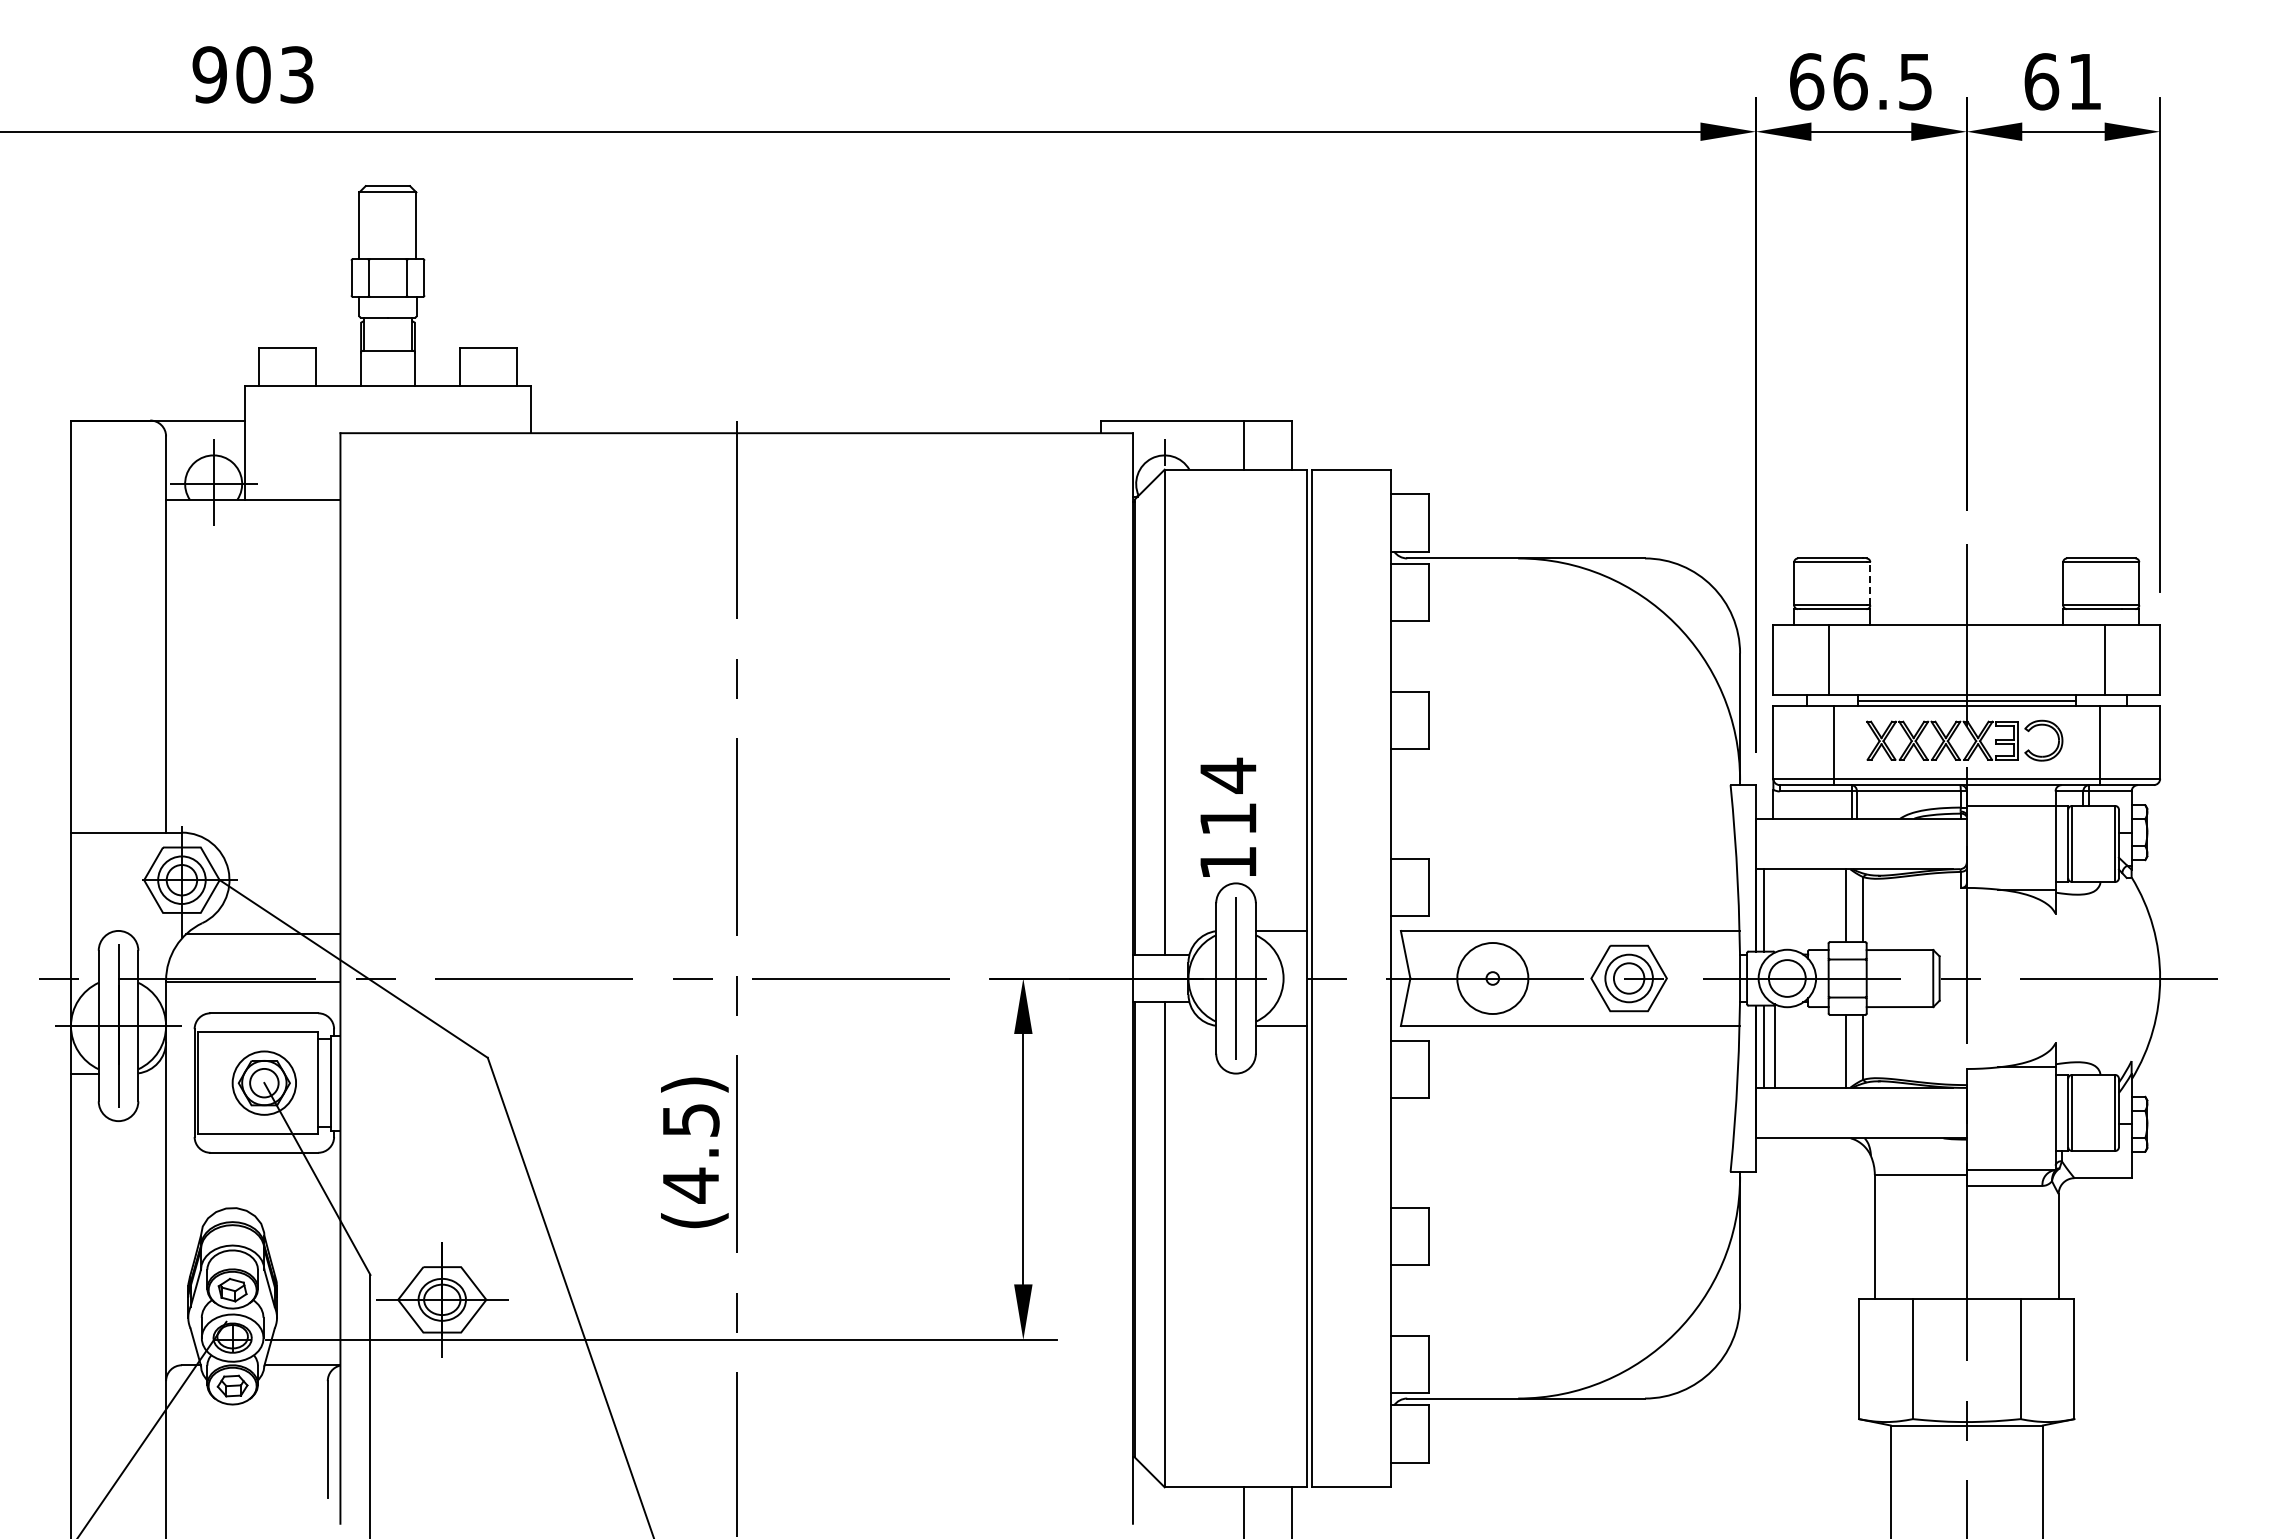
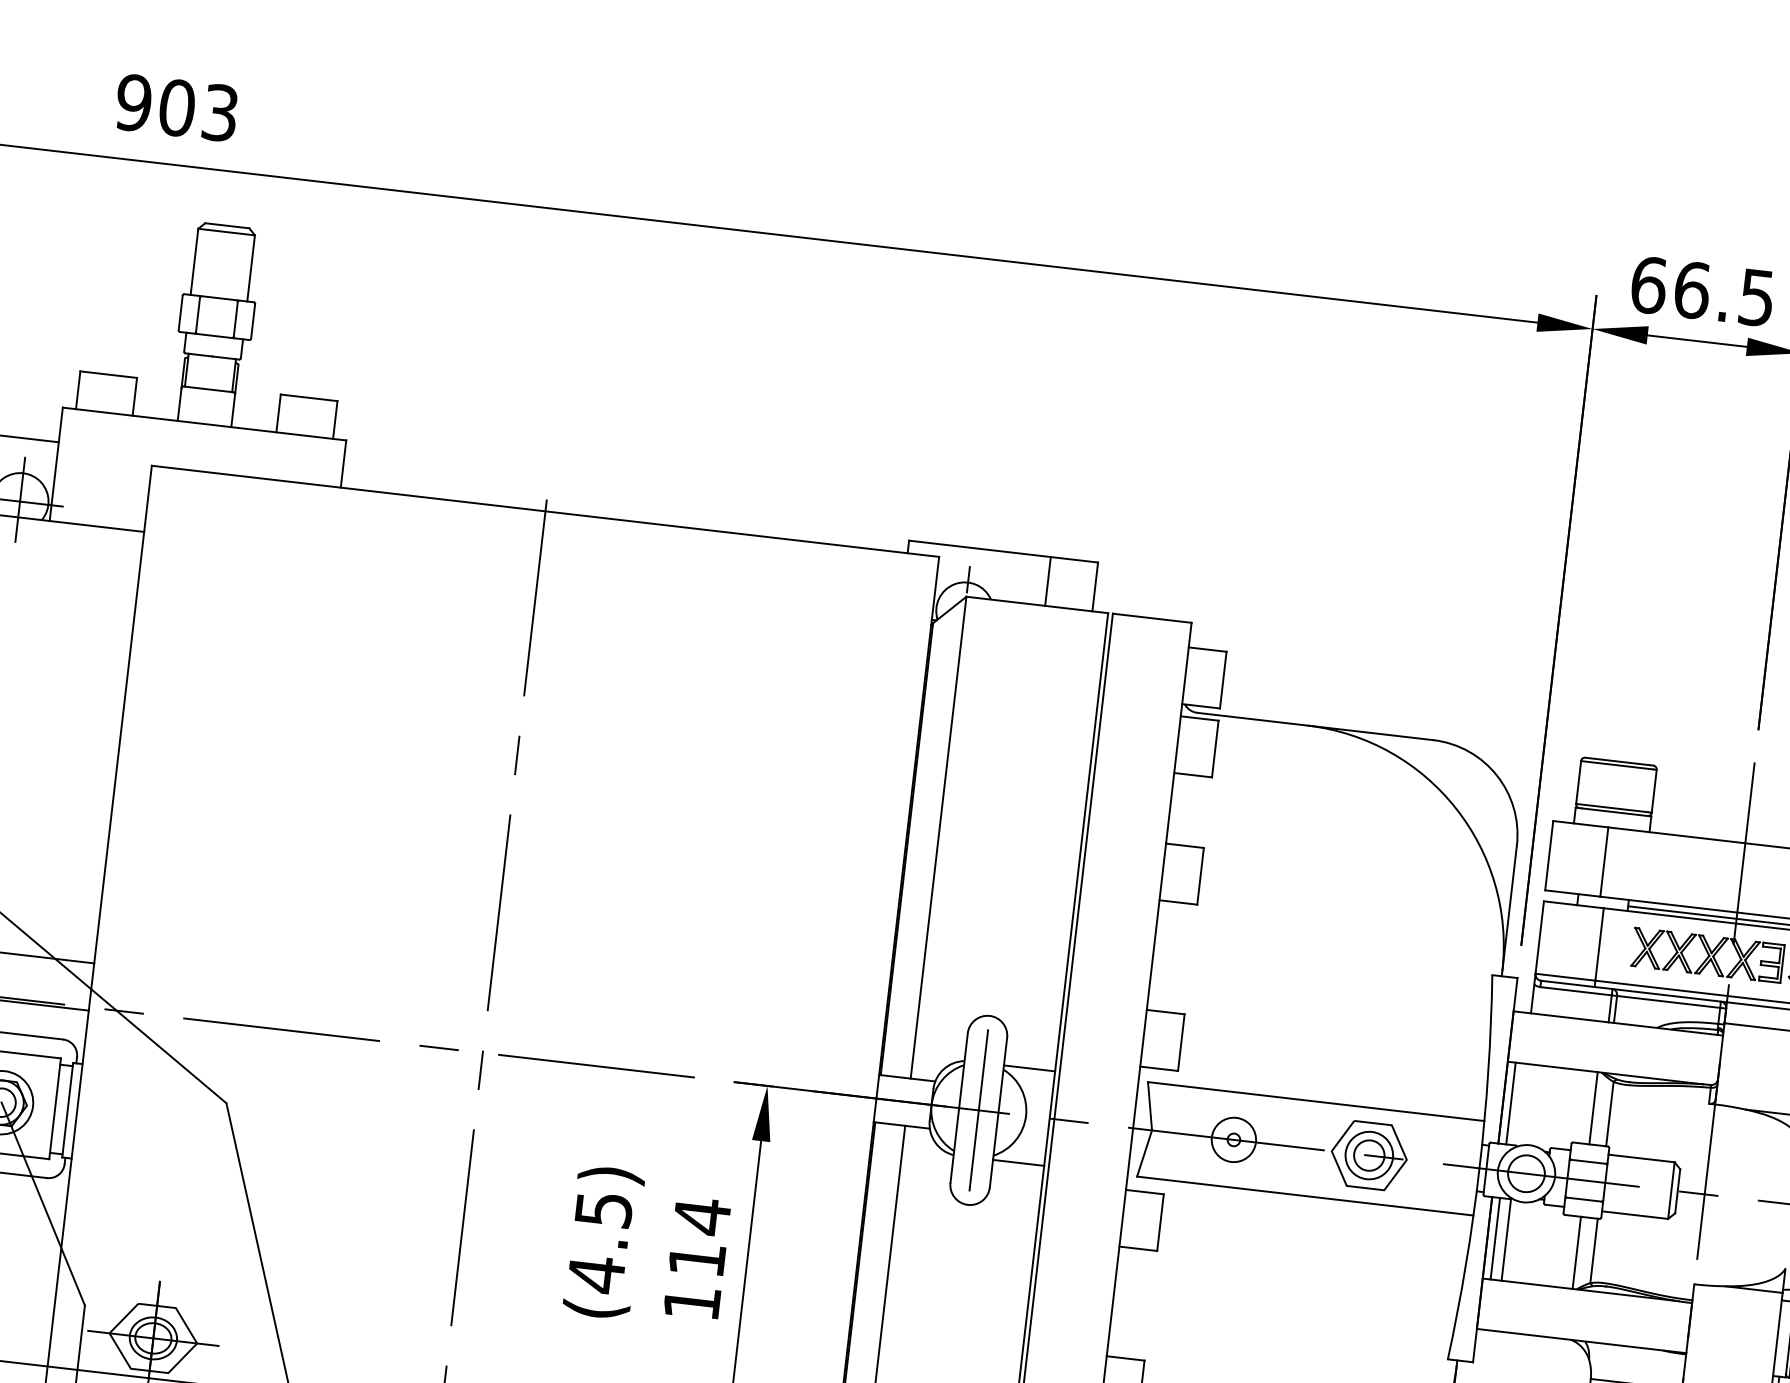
text: (252, 74) -> (176, 107), moved
line: (1870, 583) -> (1654, 790), dashed -> solid
text: (1228, 816) -> (697, 1257), moved
circle: (1492, 978) -> (1233, 1139), size x0.62
text: (694, 1152) -> (603, 1242), moved

